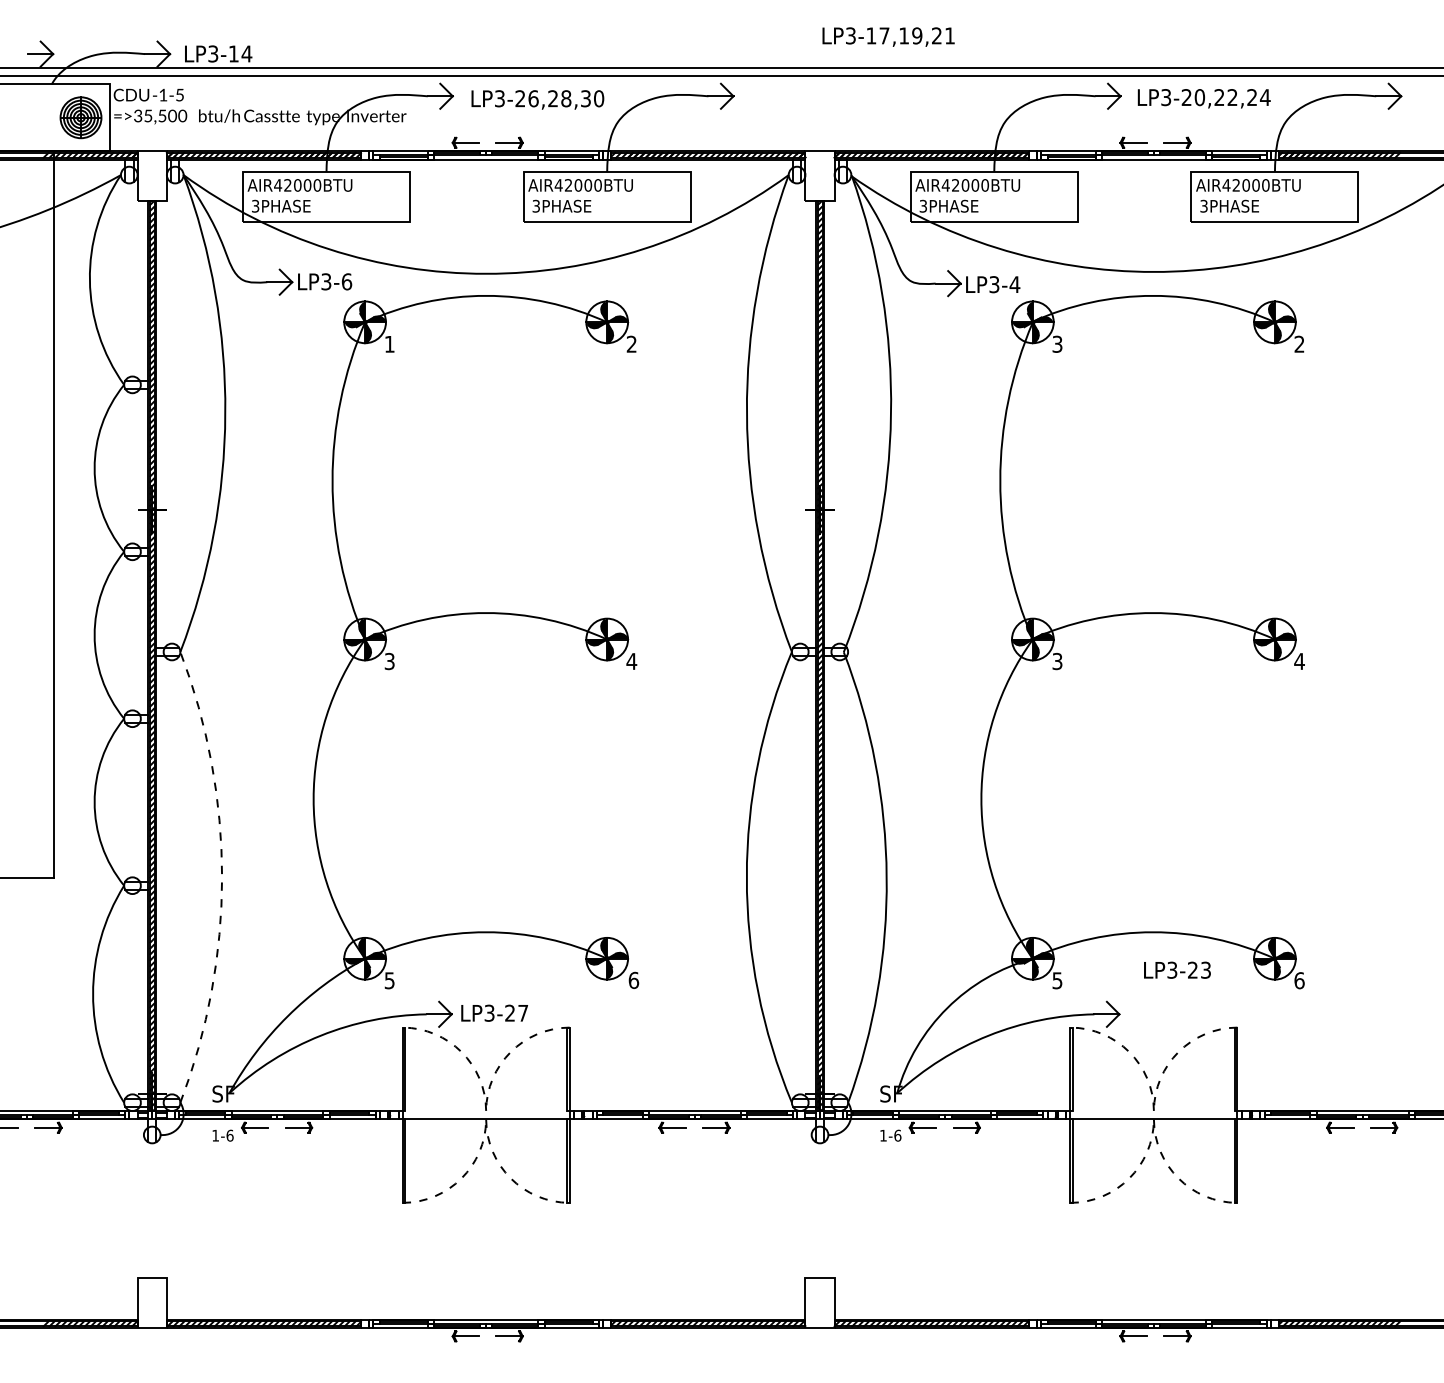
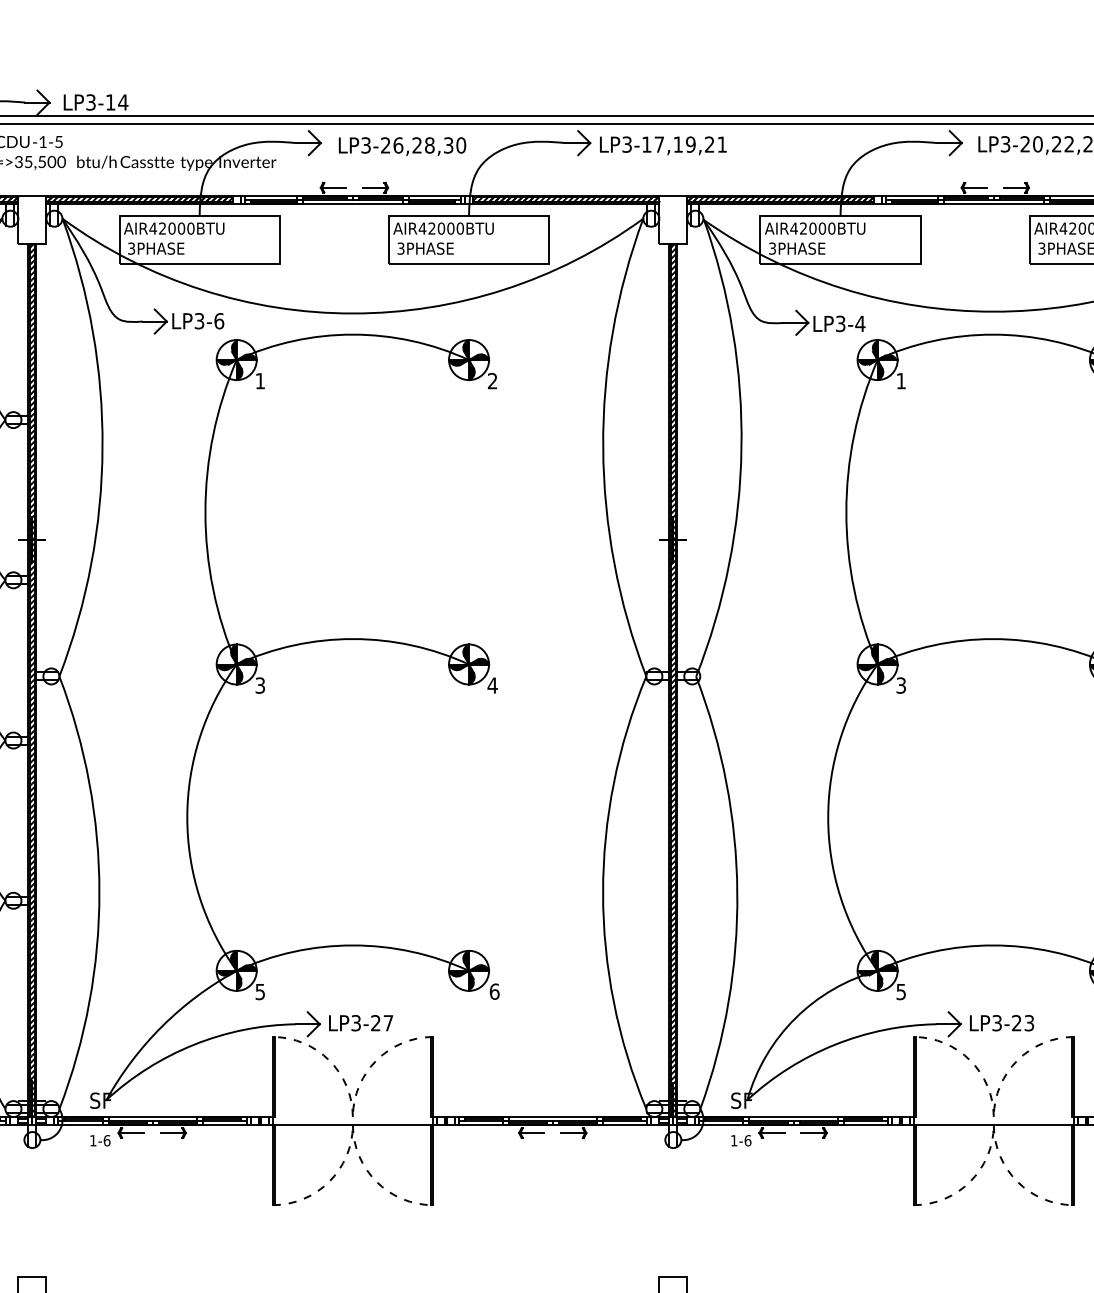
text: (888, 36) -> (663, 145), moved
text: (1057, 343) -> (901, 380), 3 -> 1
arc: (222, 877) -> (99, 892), dashed -> solid
text: (1177, 969) -> (1002, 1022), moved

